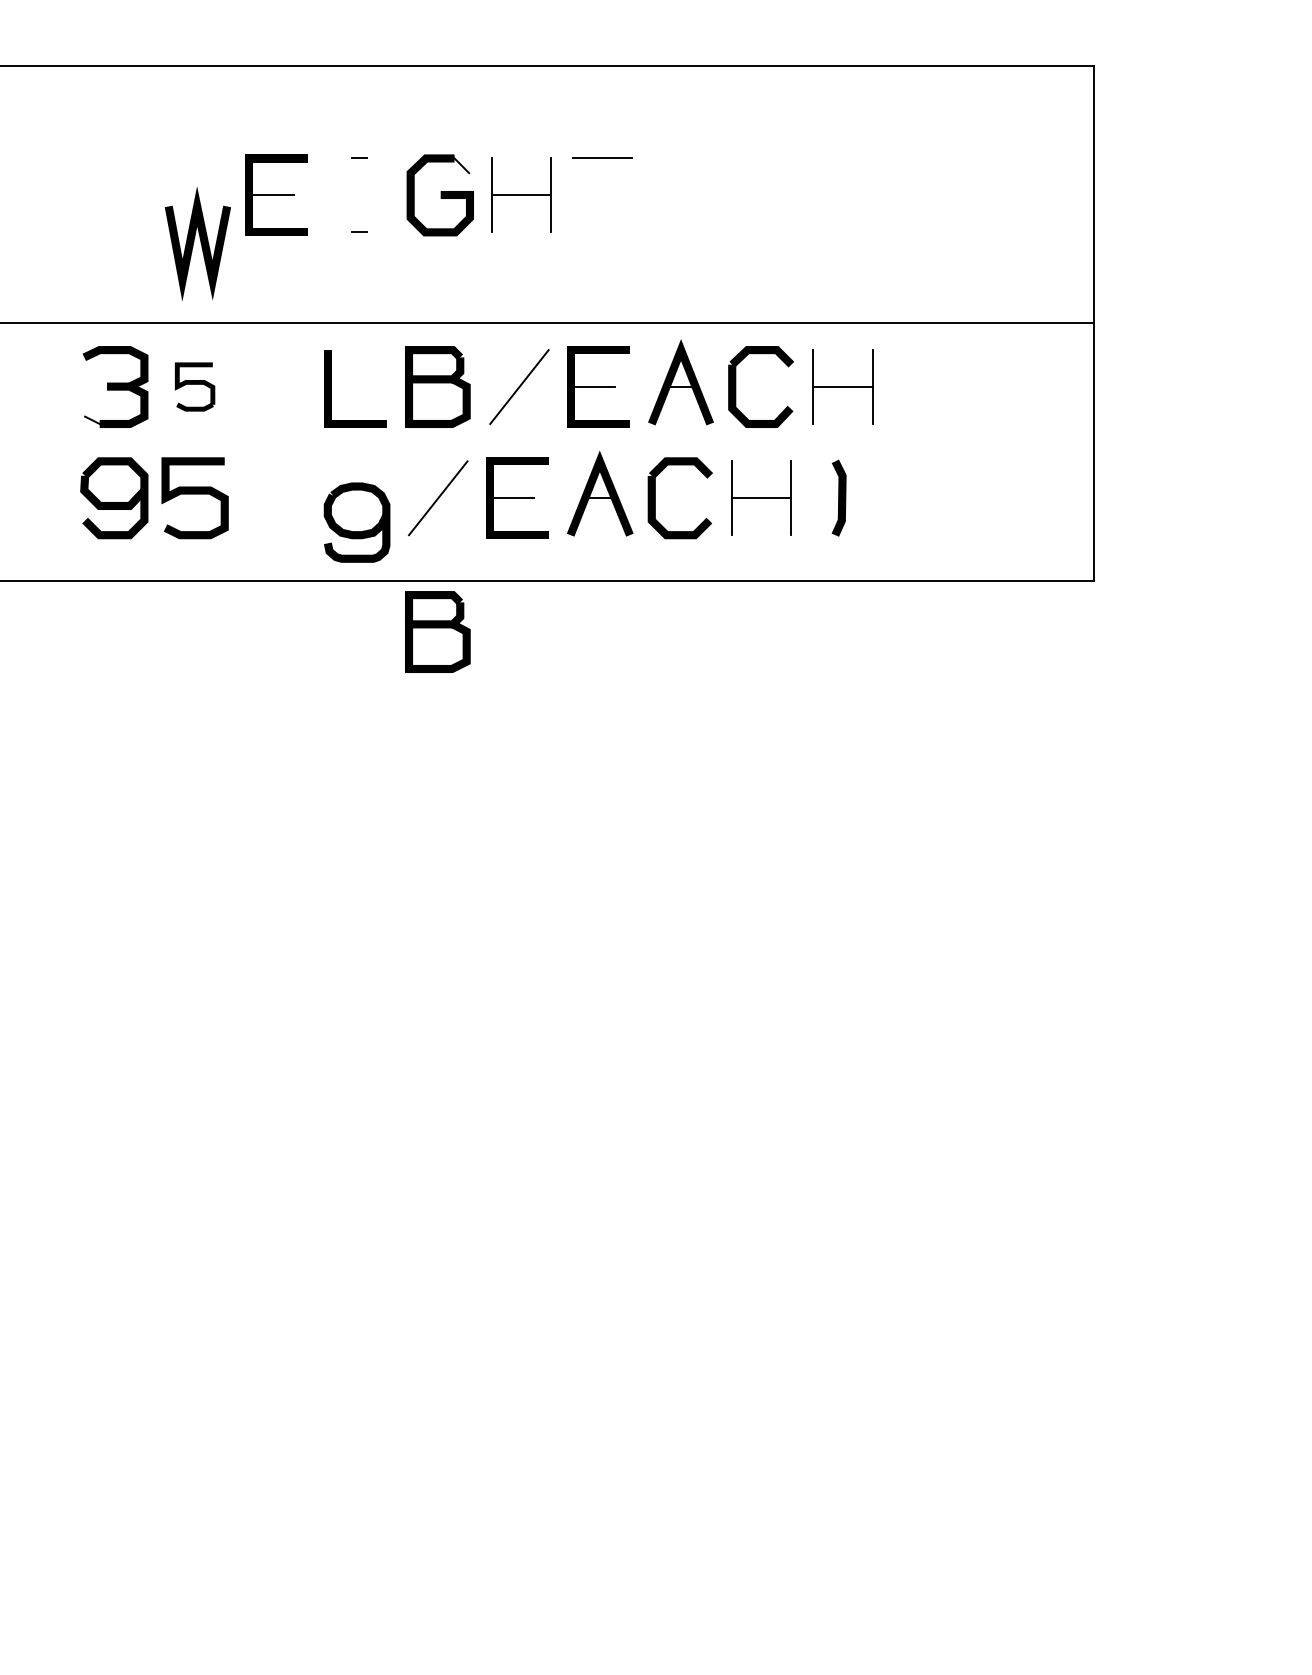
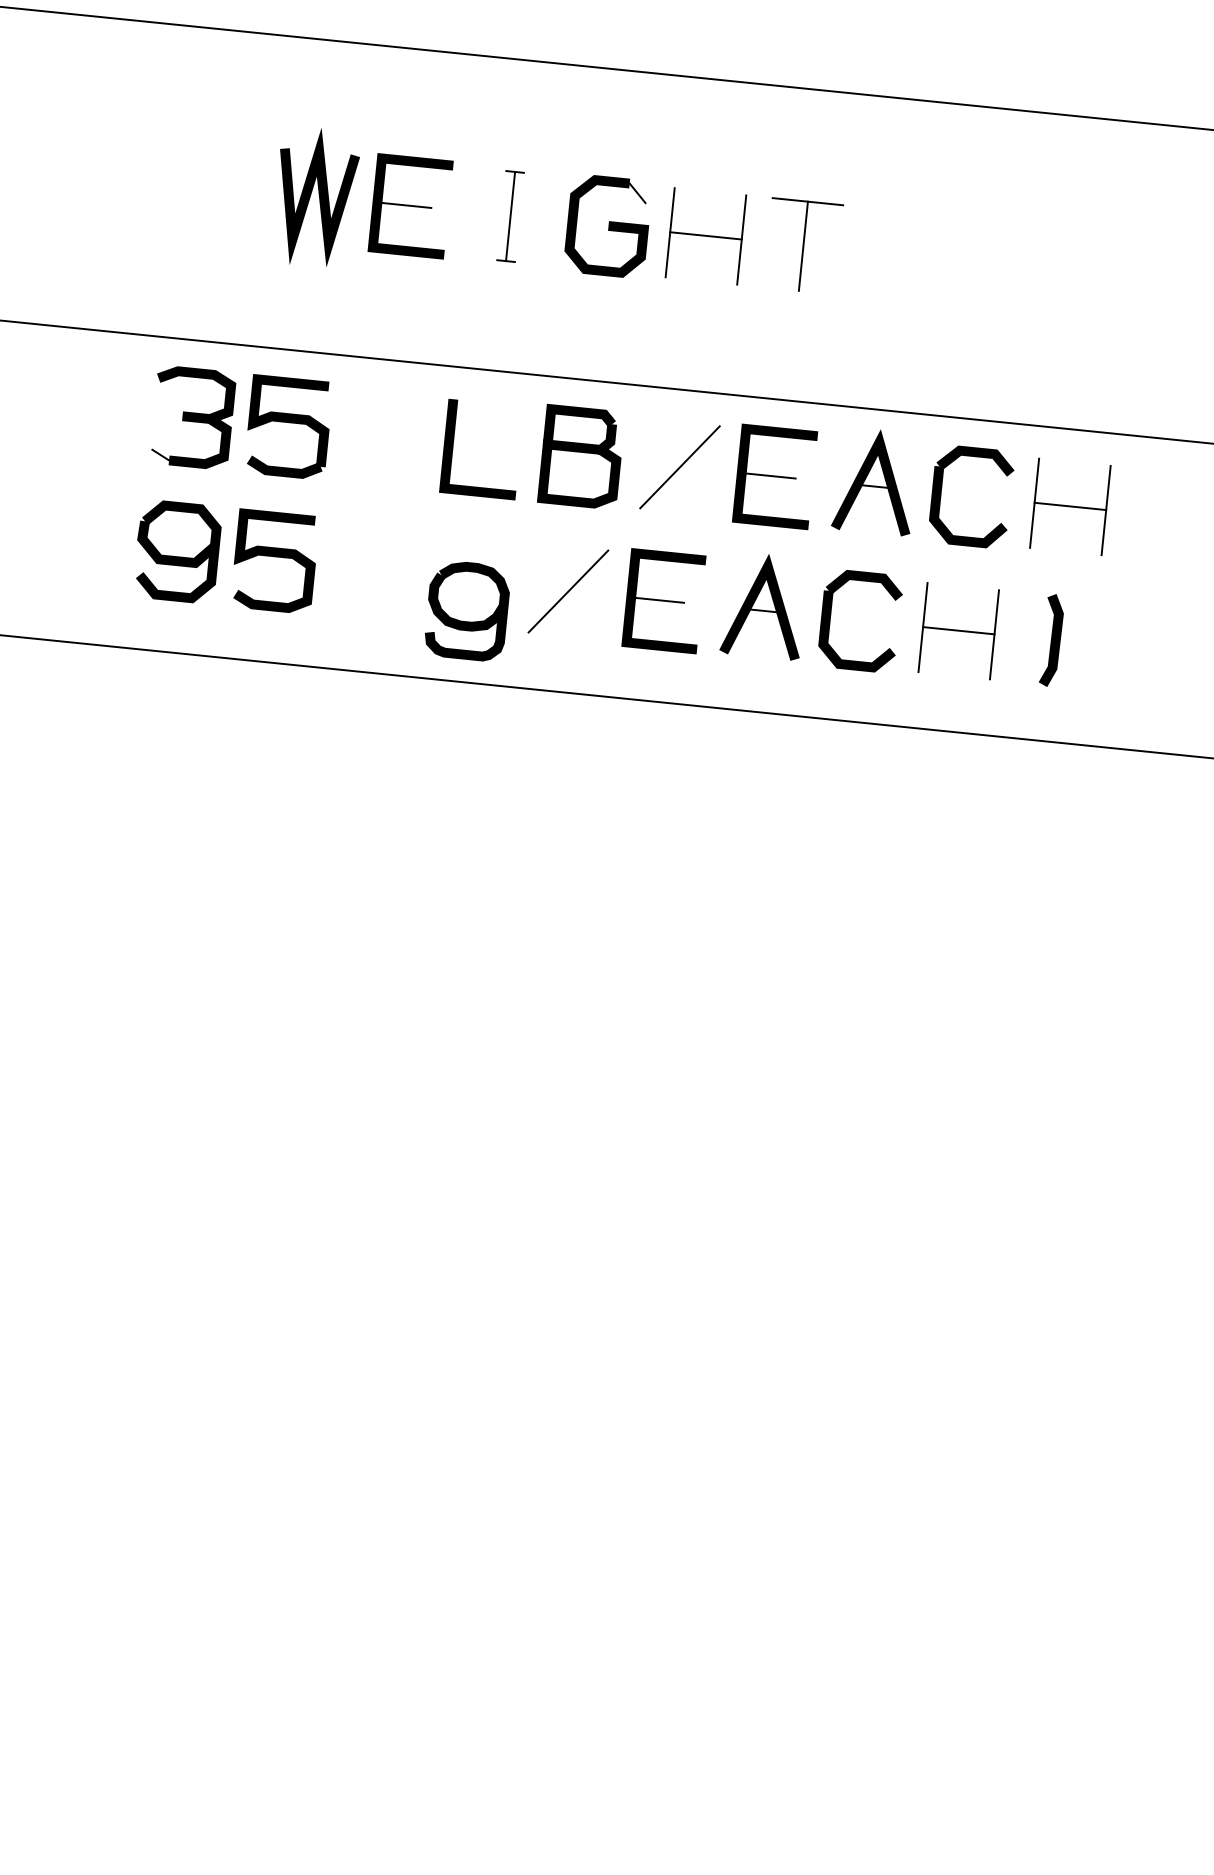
line: (359, 195) -> (510, 216), added
line: (602, 195) -> (803, 246), added
line: (200, 243) -> (318, 197), moved
part: (194, 386) -> (288, 426), size x1.67
part: (437, 631) -> (551, 752), removed

